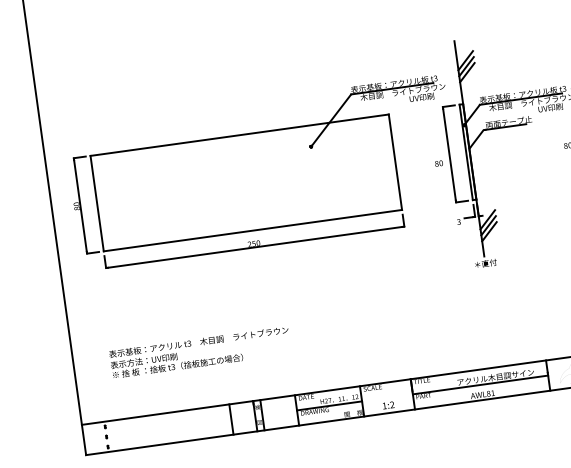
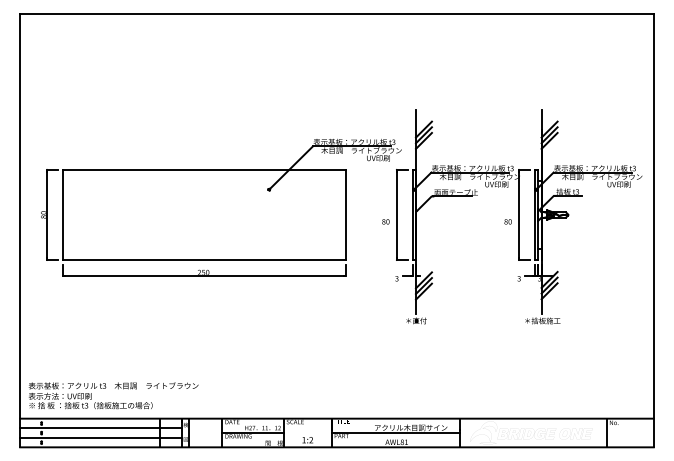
text: (200, 352) -> (113, 395), moved
line: (169, 423) -> (101, 428), added
line: (170, 432) -> (101, 437), added

